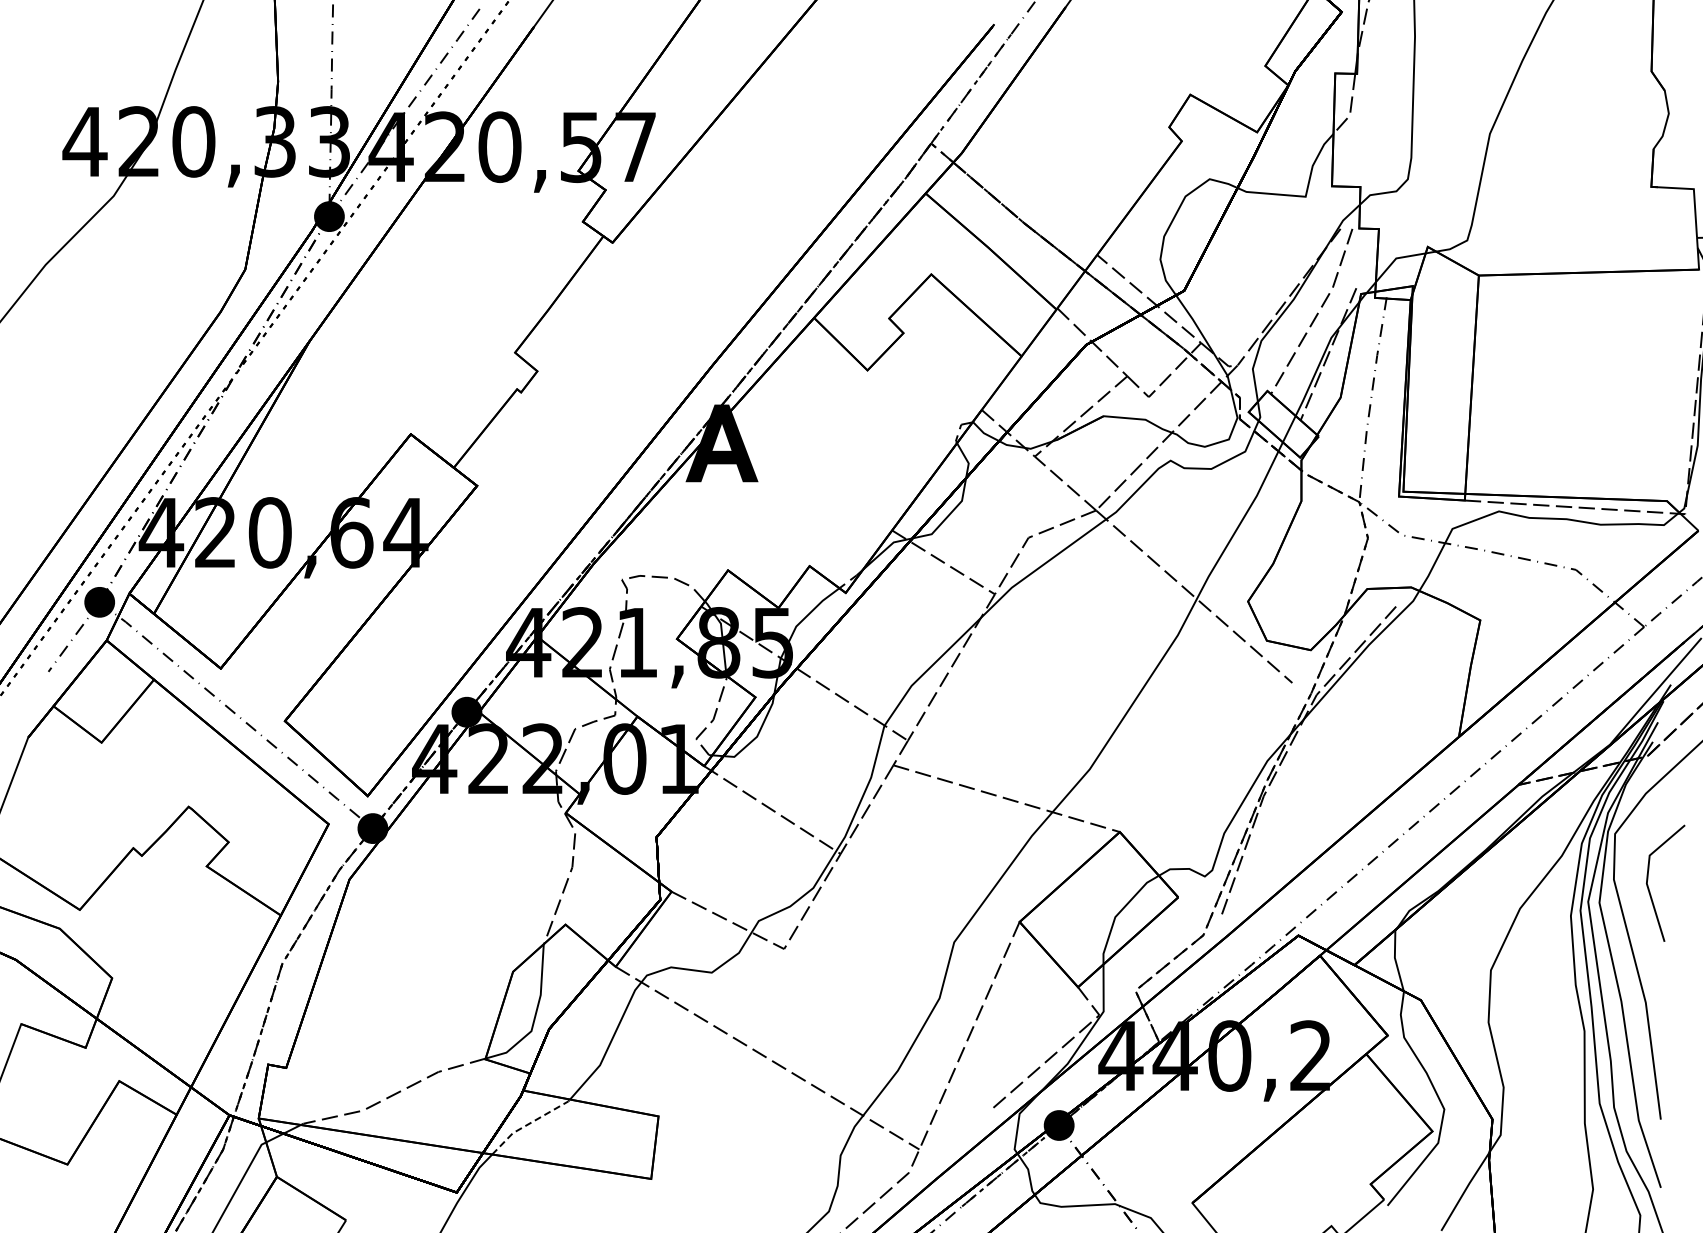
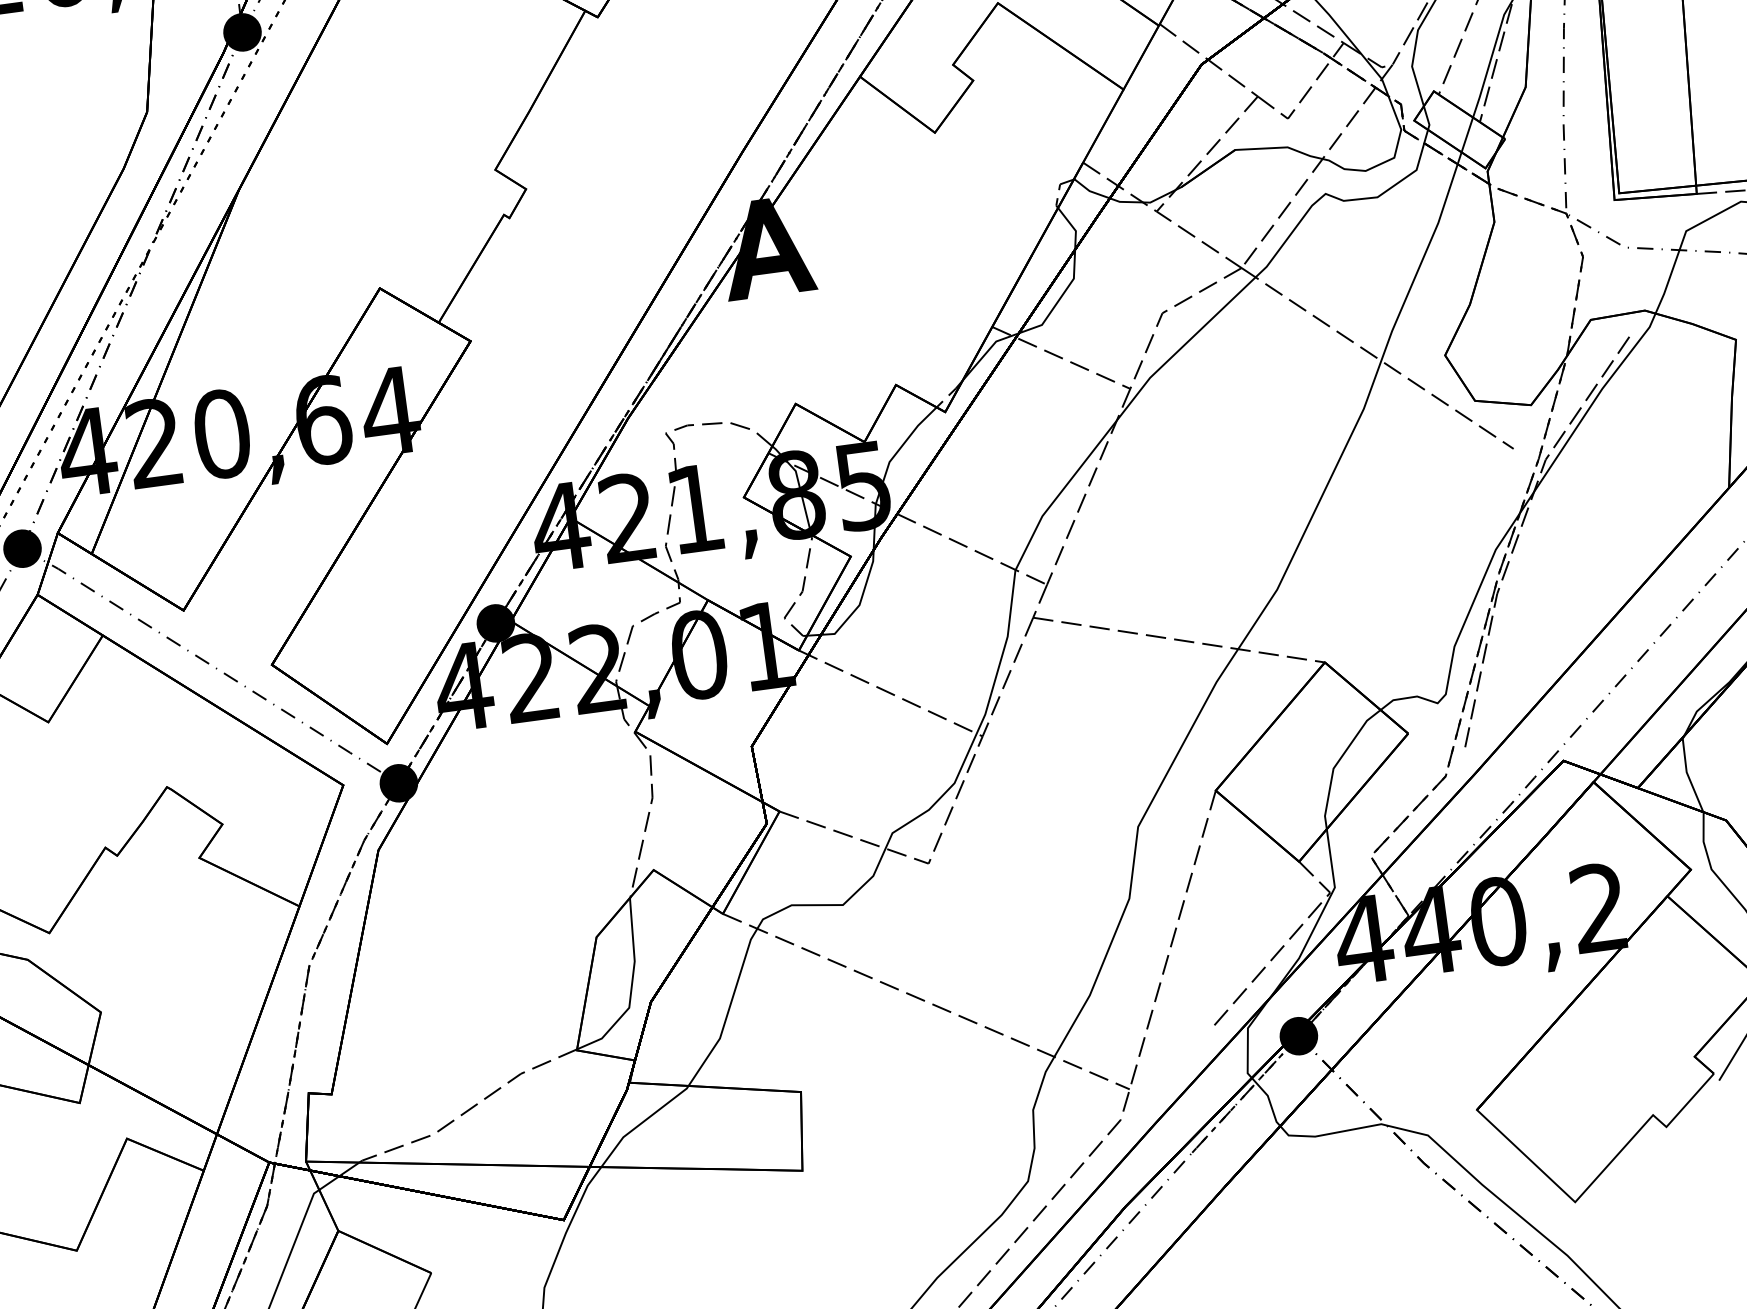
line: (529, 1123) -> (642, 1122), dashed -> solid

